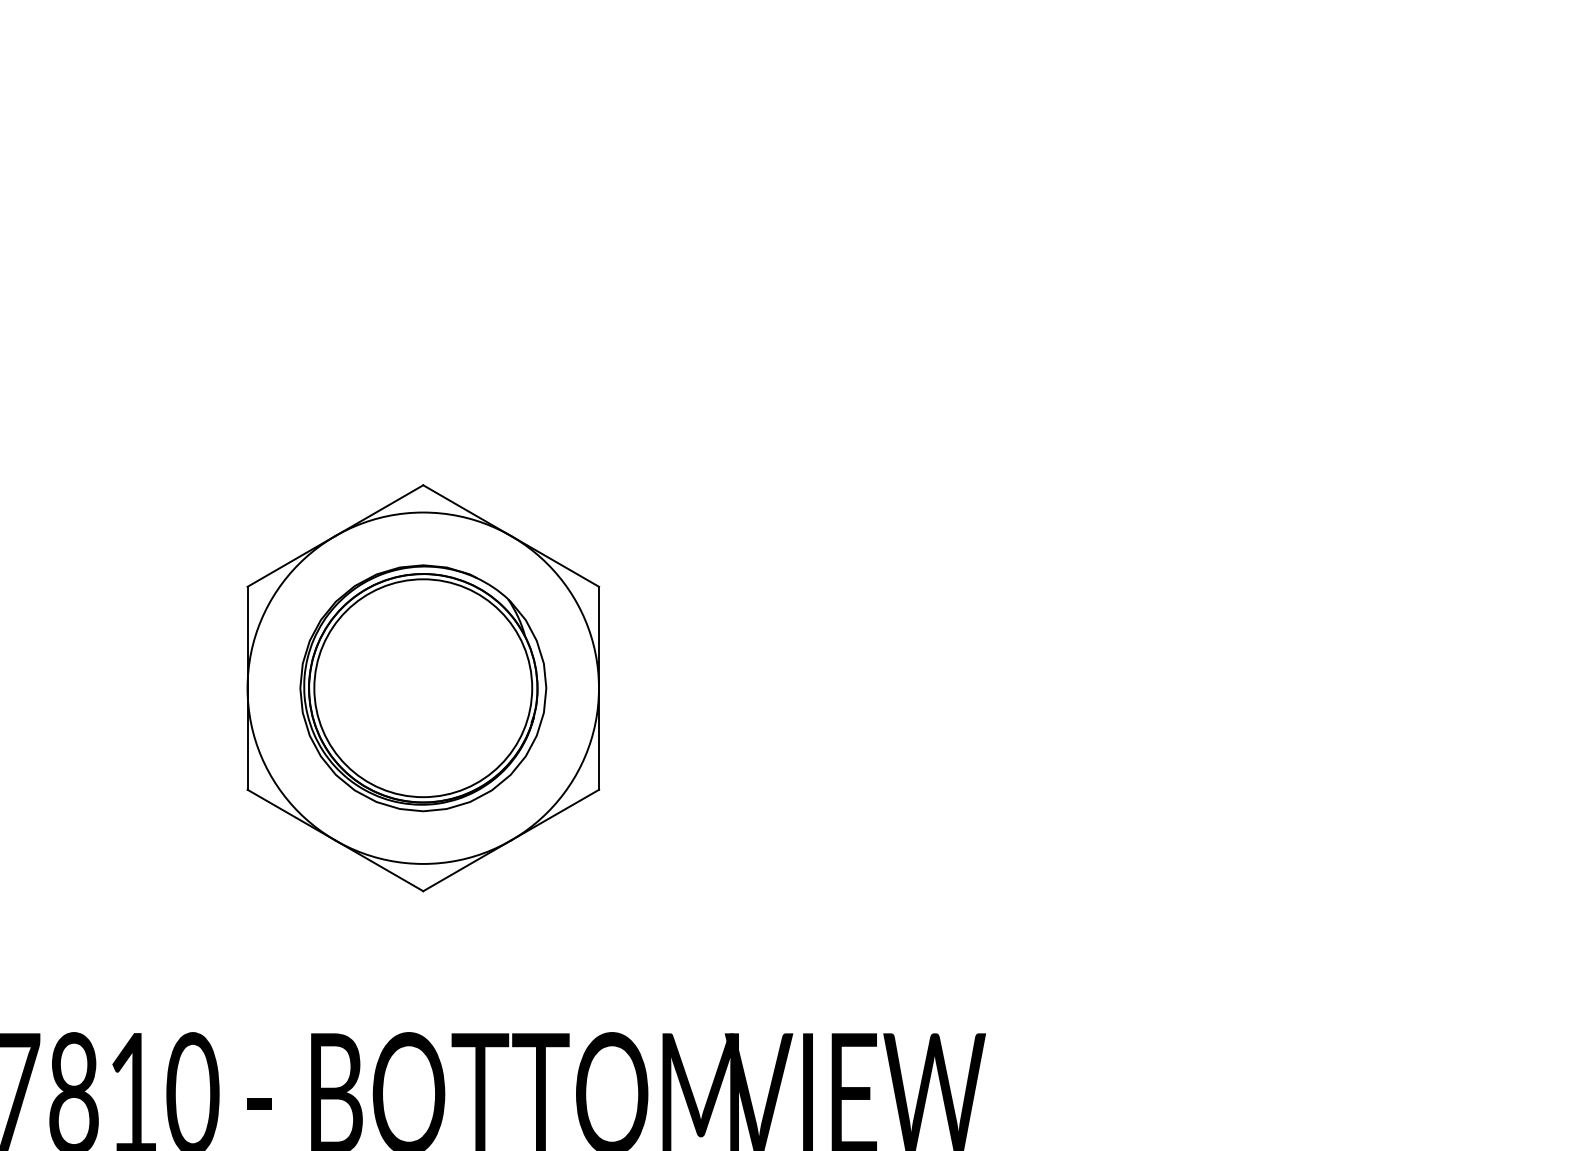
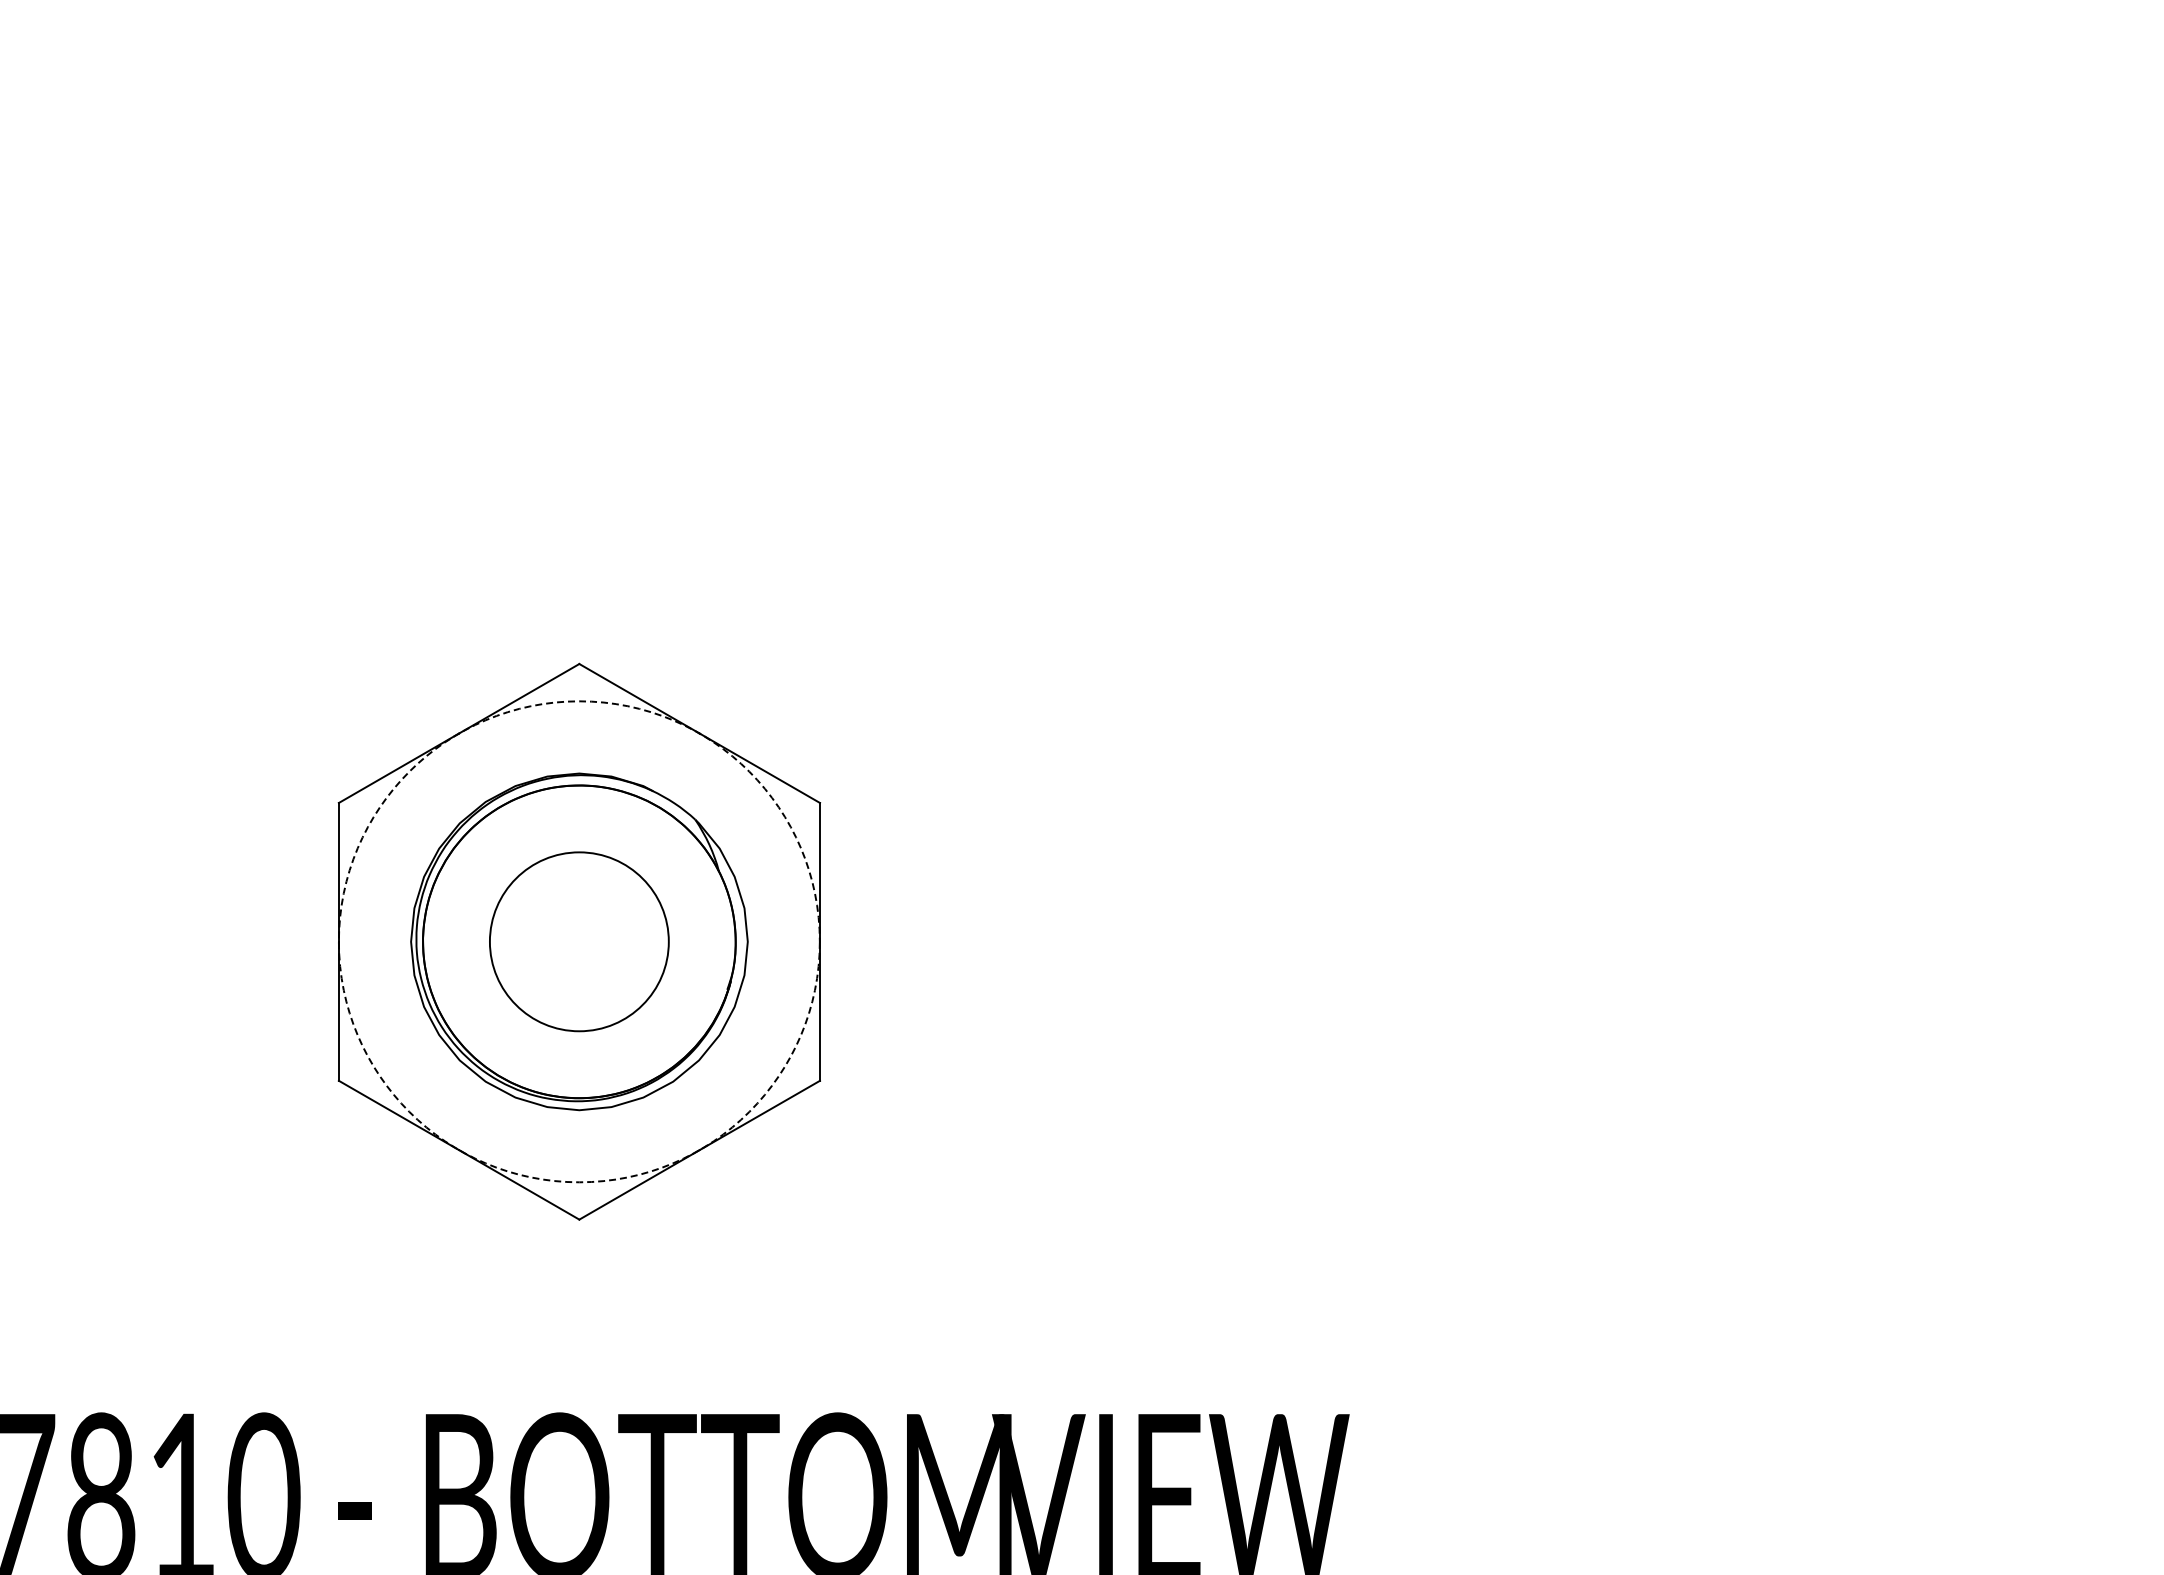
circle: (422, 688) -> (578, 941), solid -> dashed
circle: (423, 688) -> (579, 941), size x0.6

